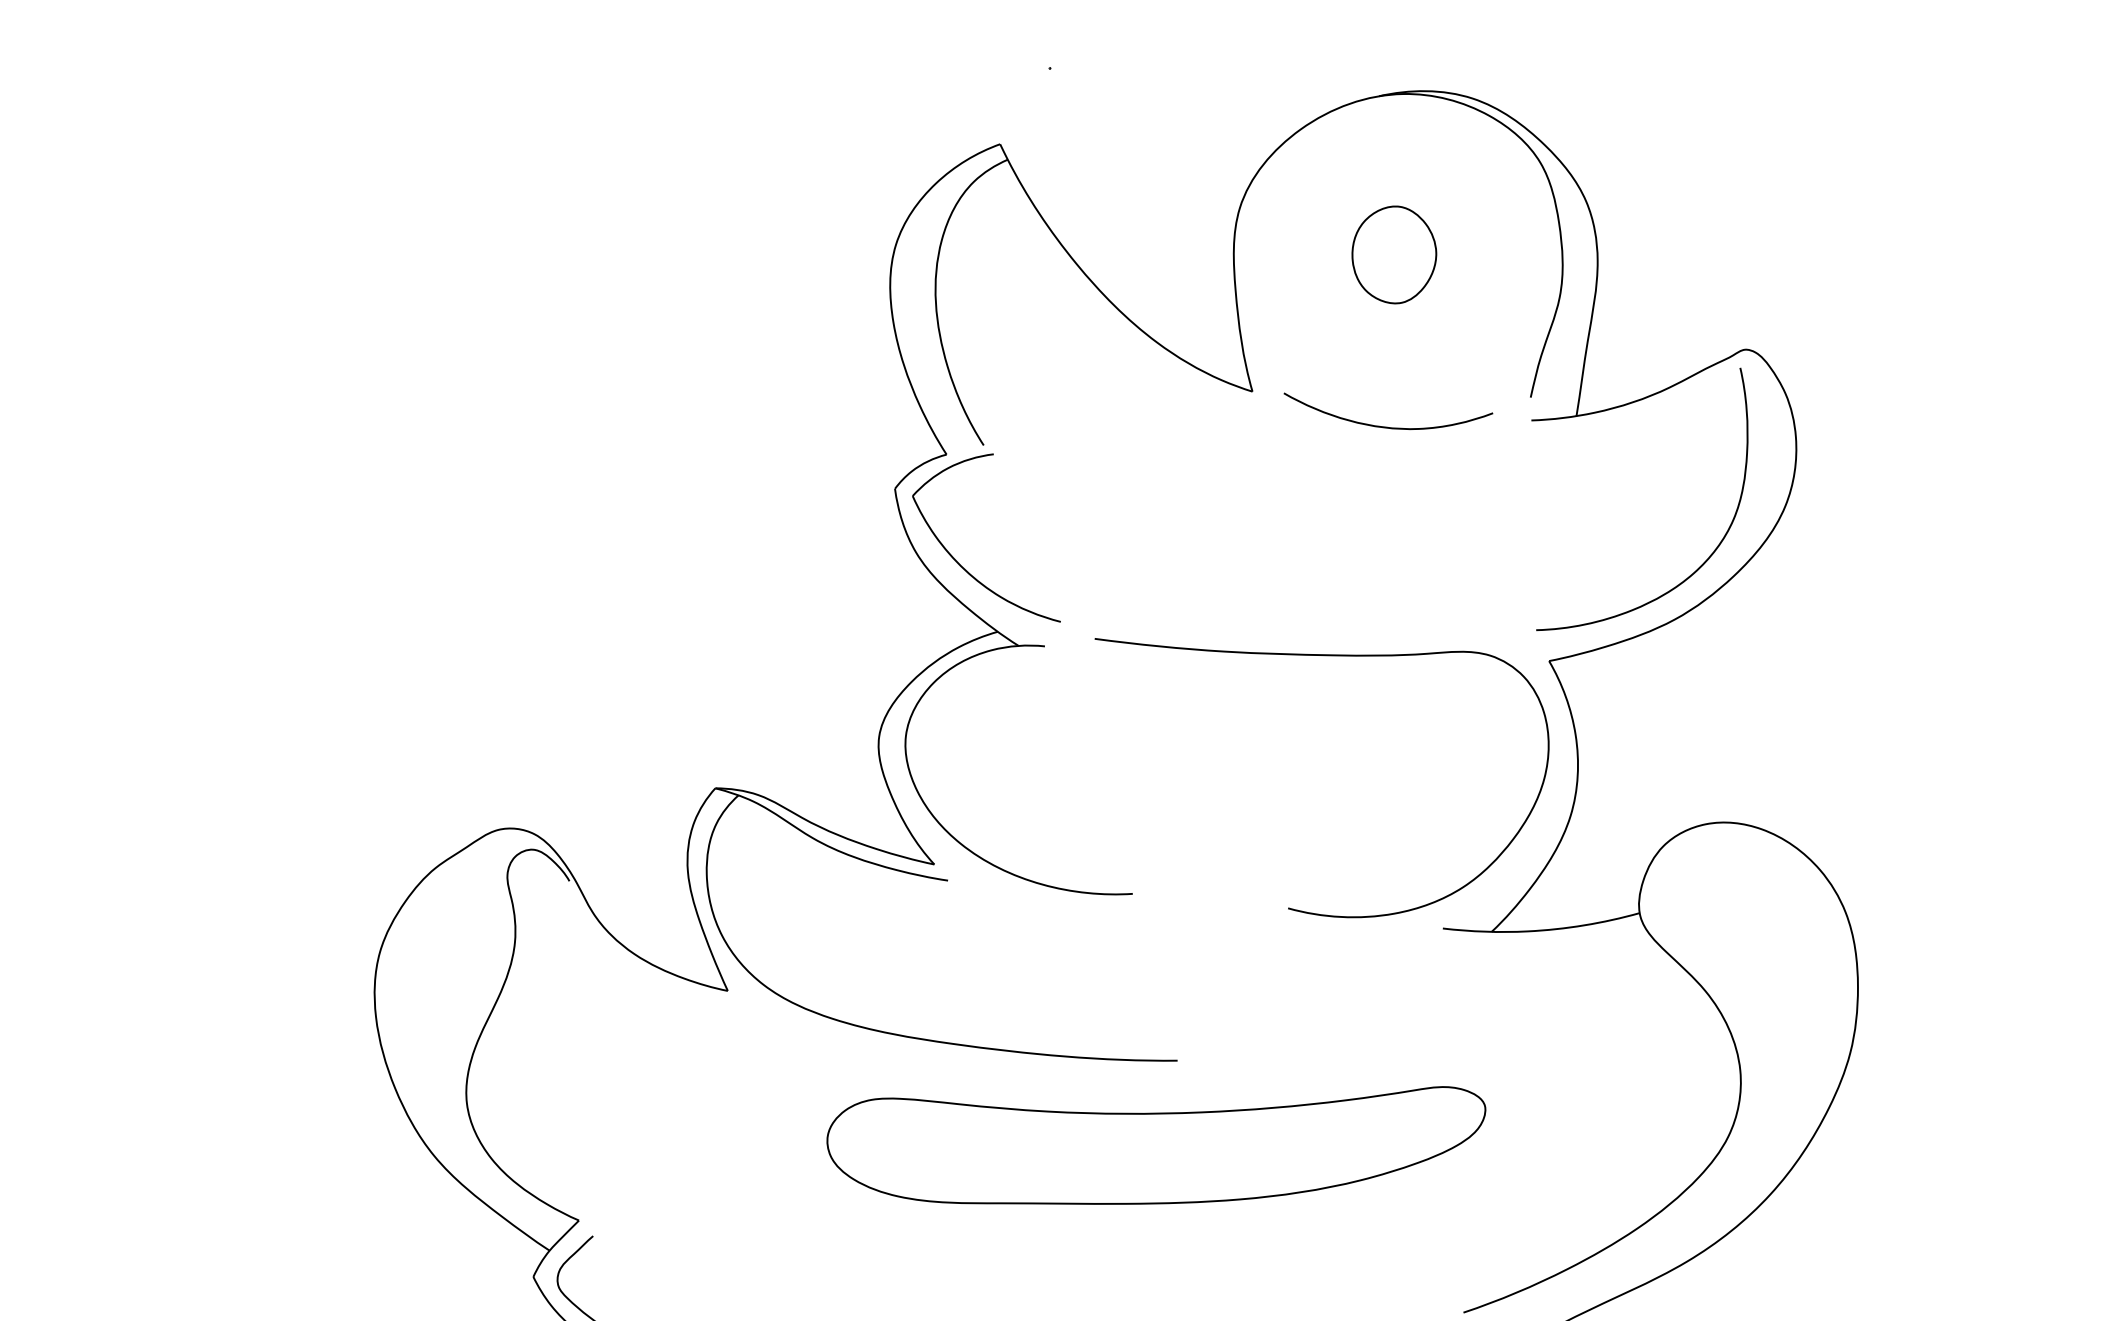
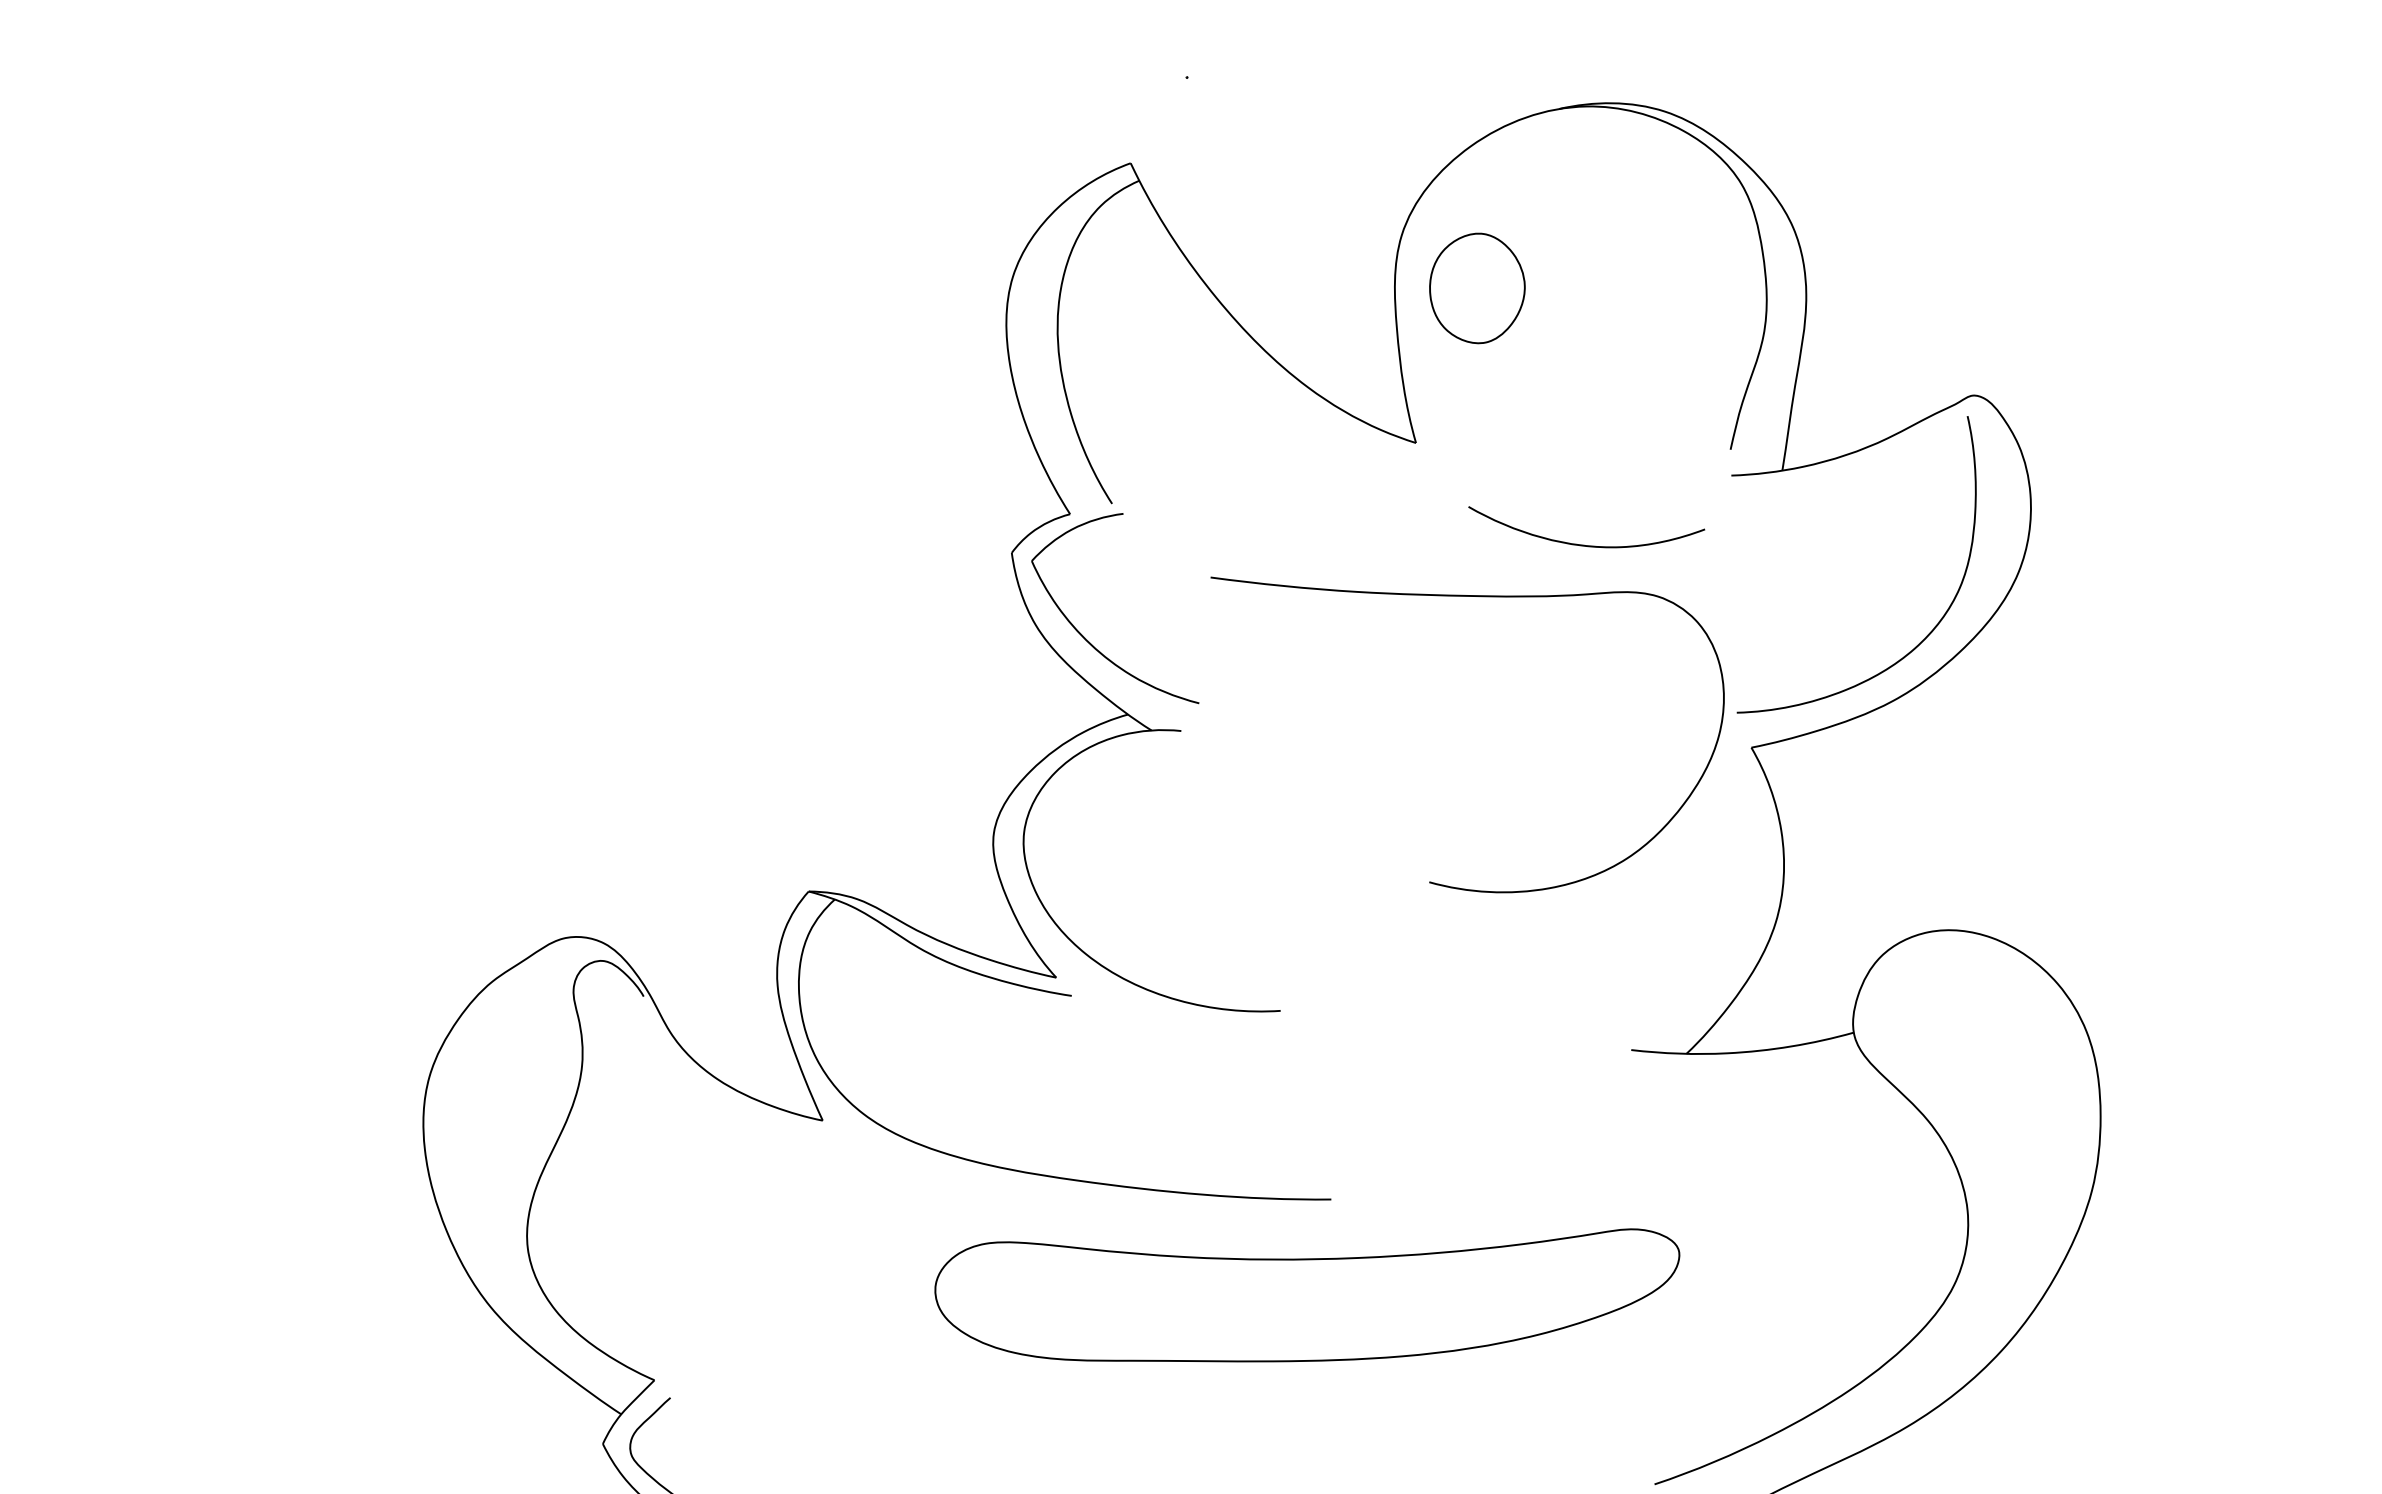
part: (1394, 255) -> (1477, 288), moved
curve: (1386, 426) -> (1584, 544), moved
curve: (1333, 656) -> (1480, 597), moved

